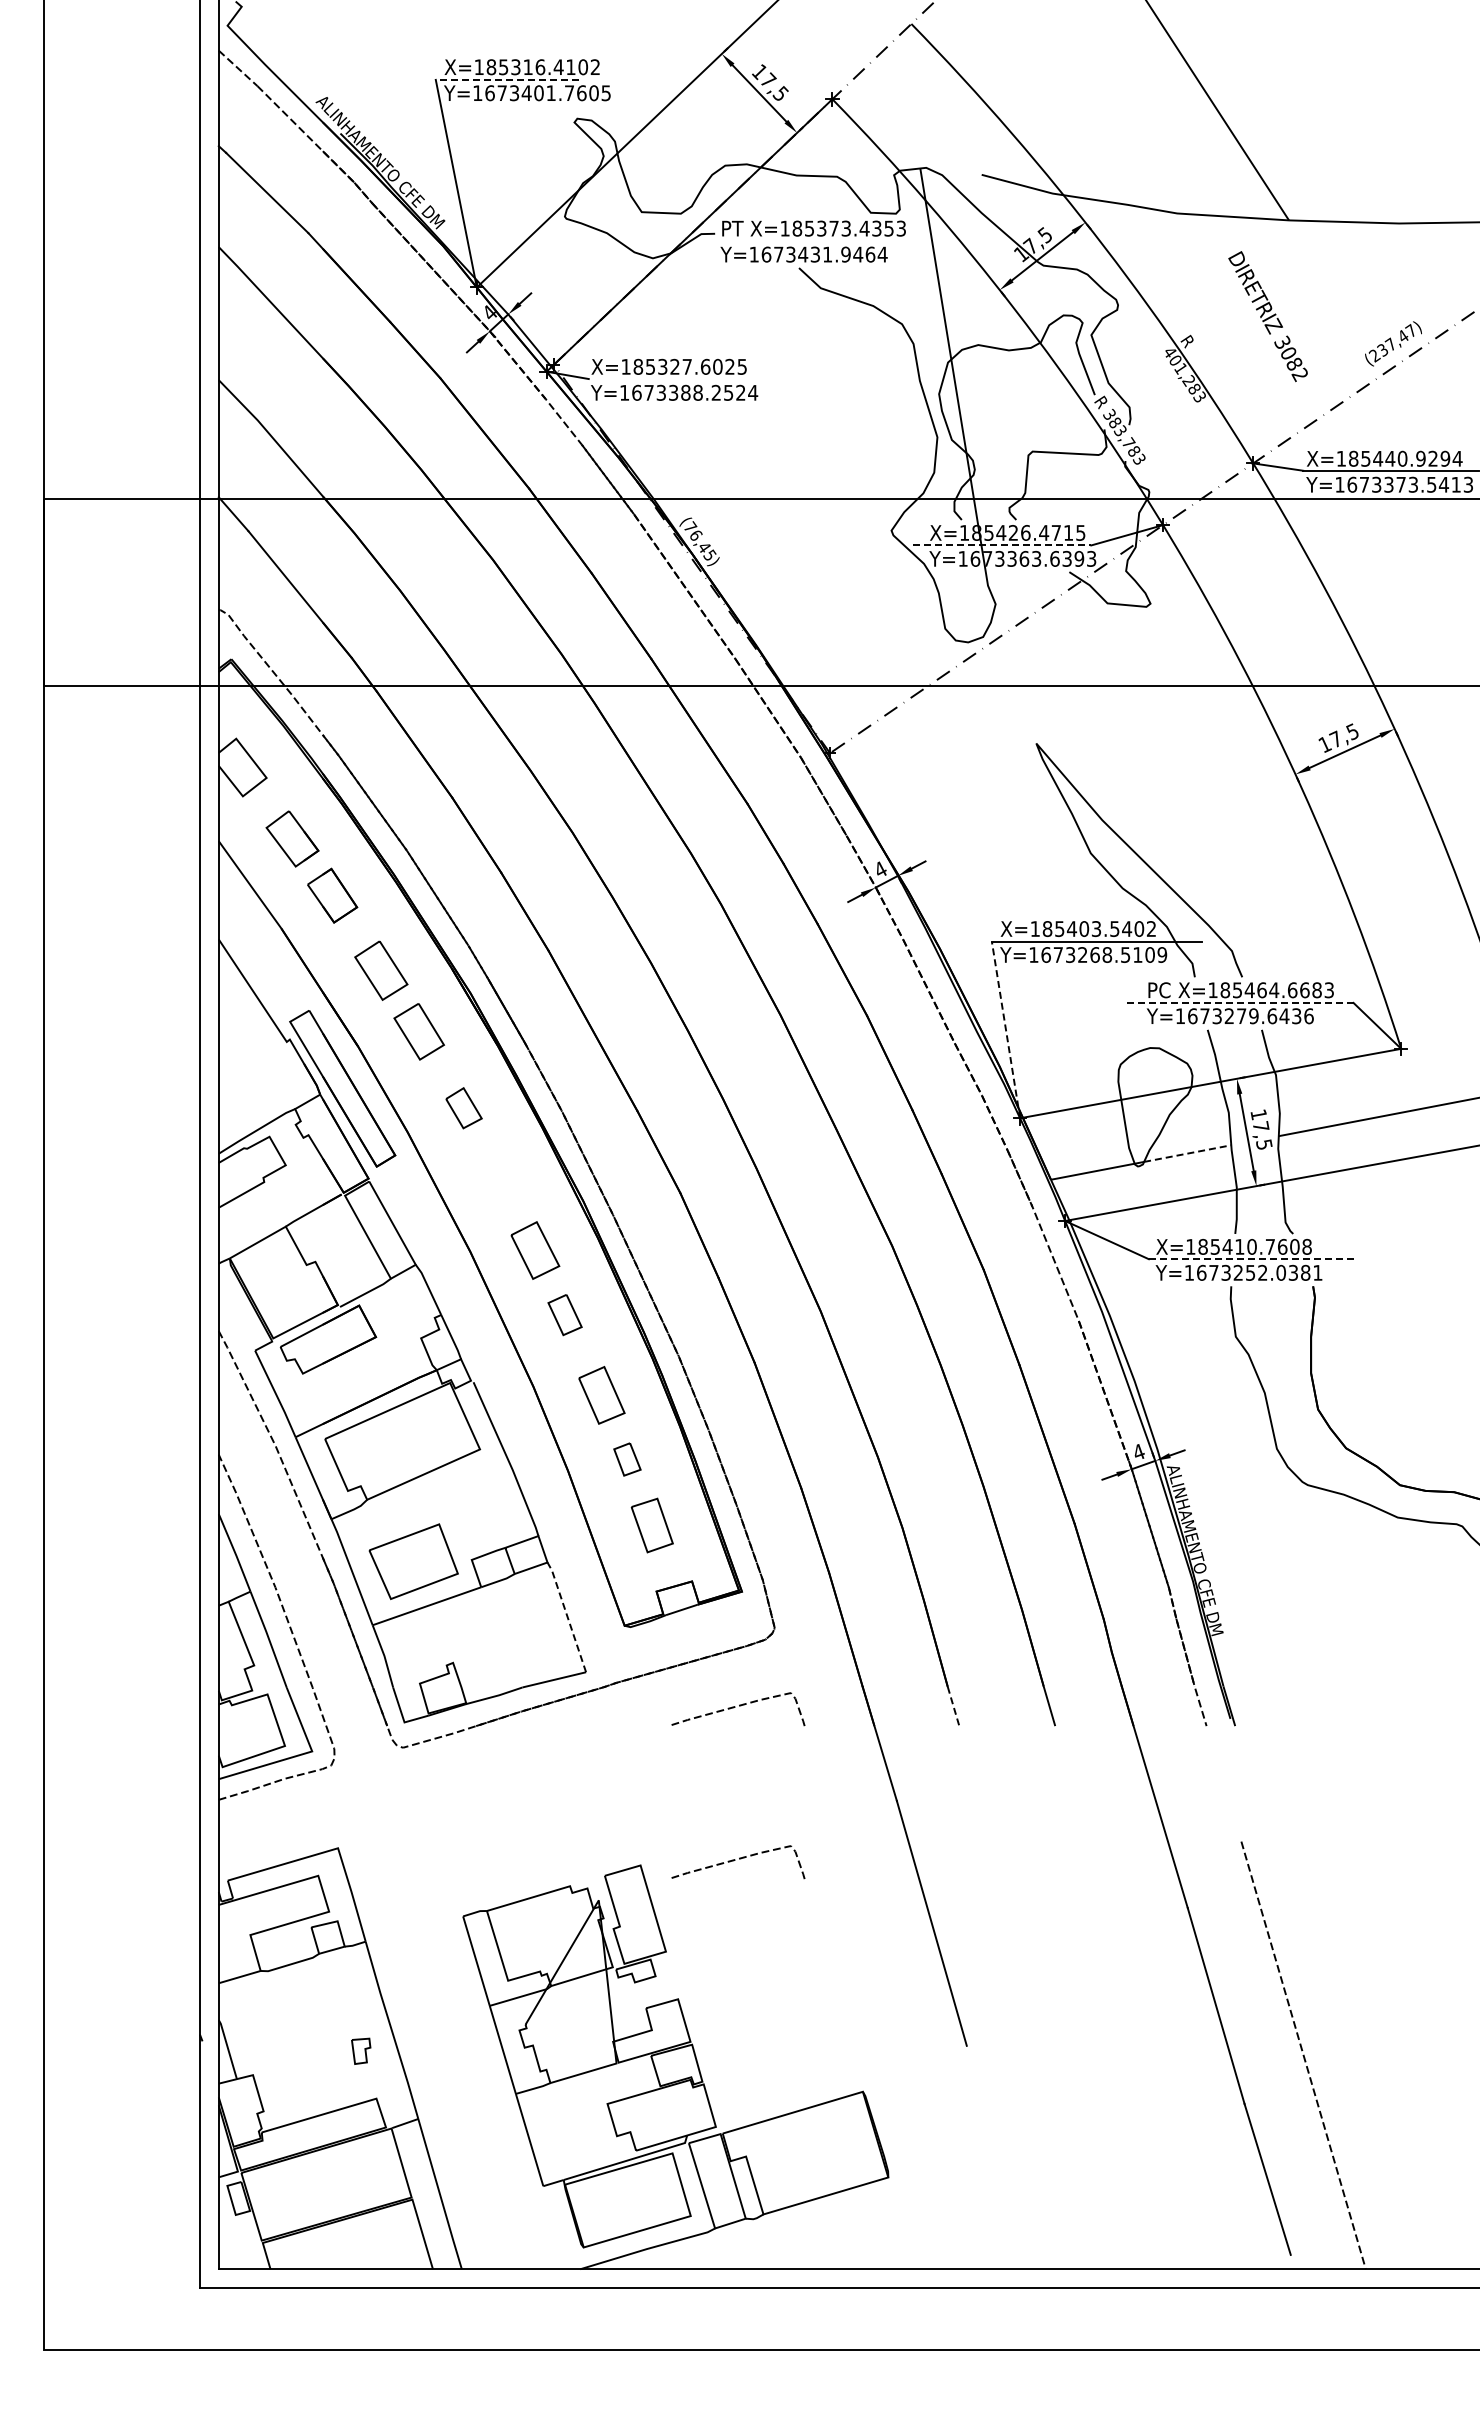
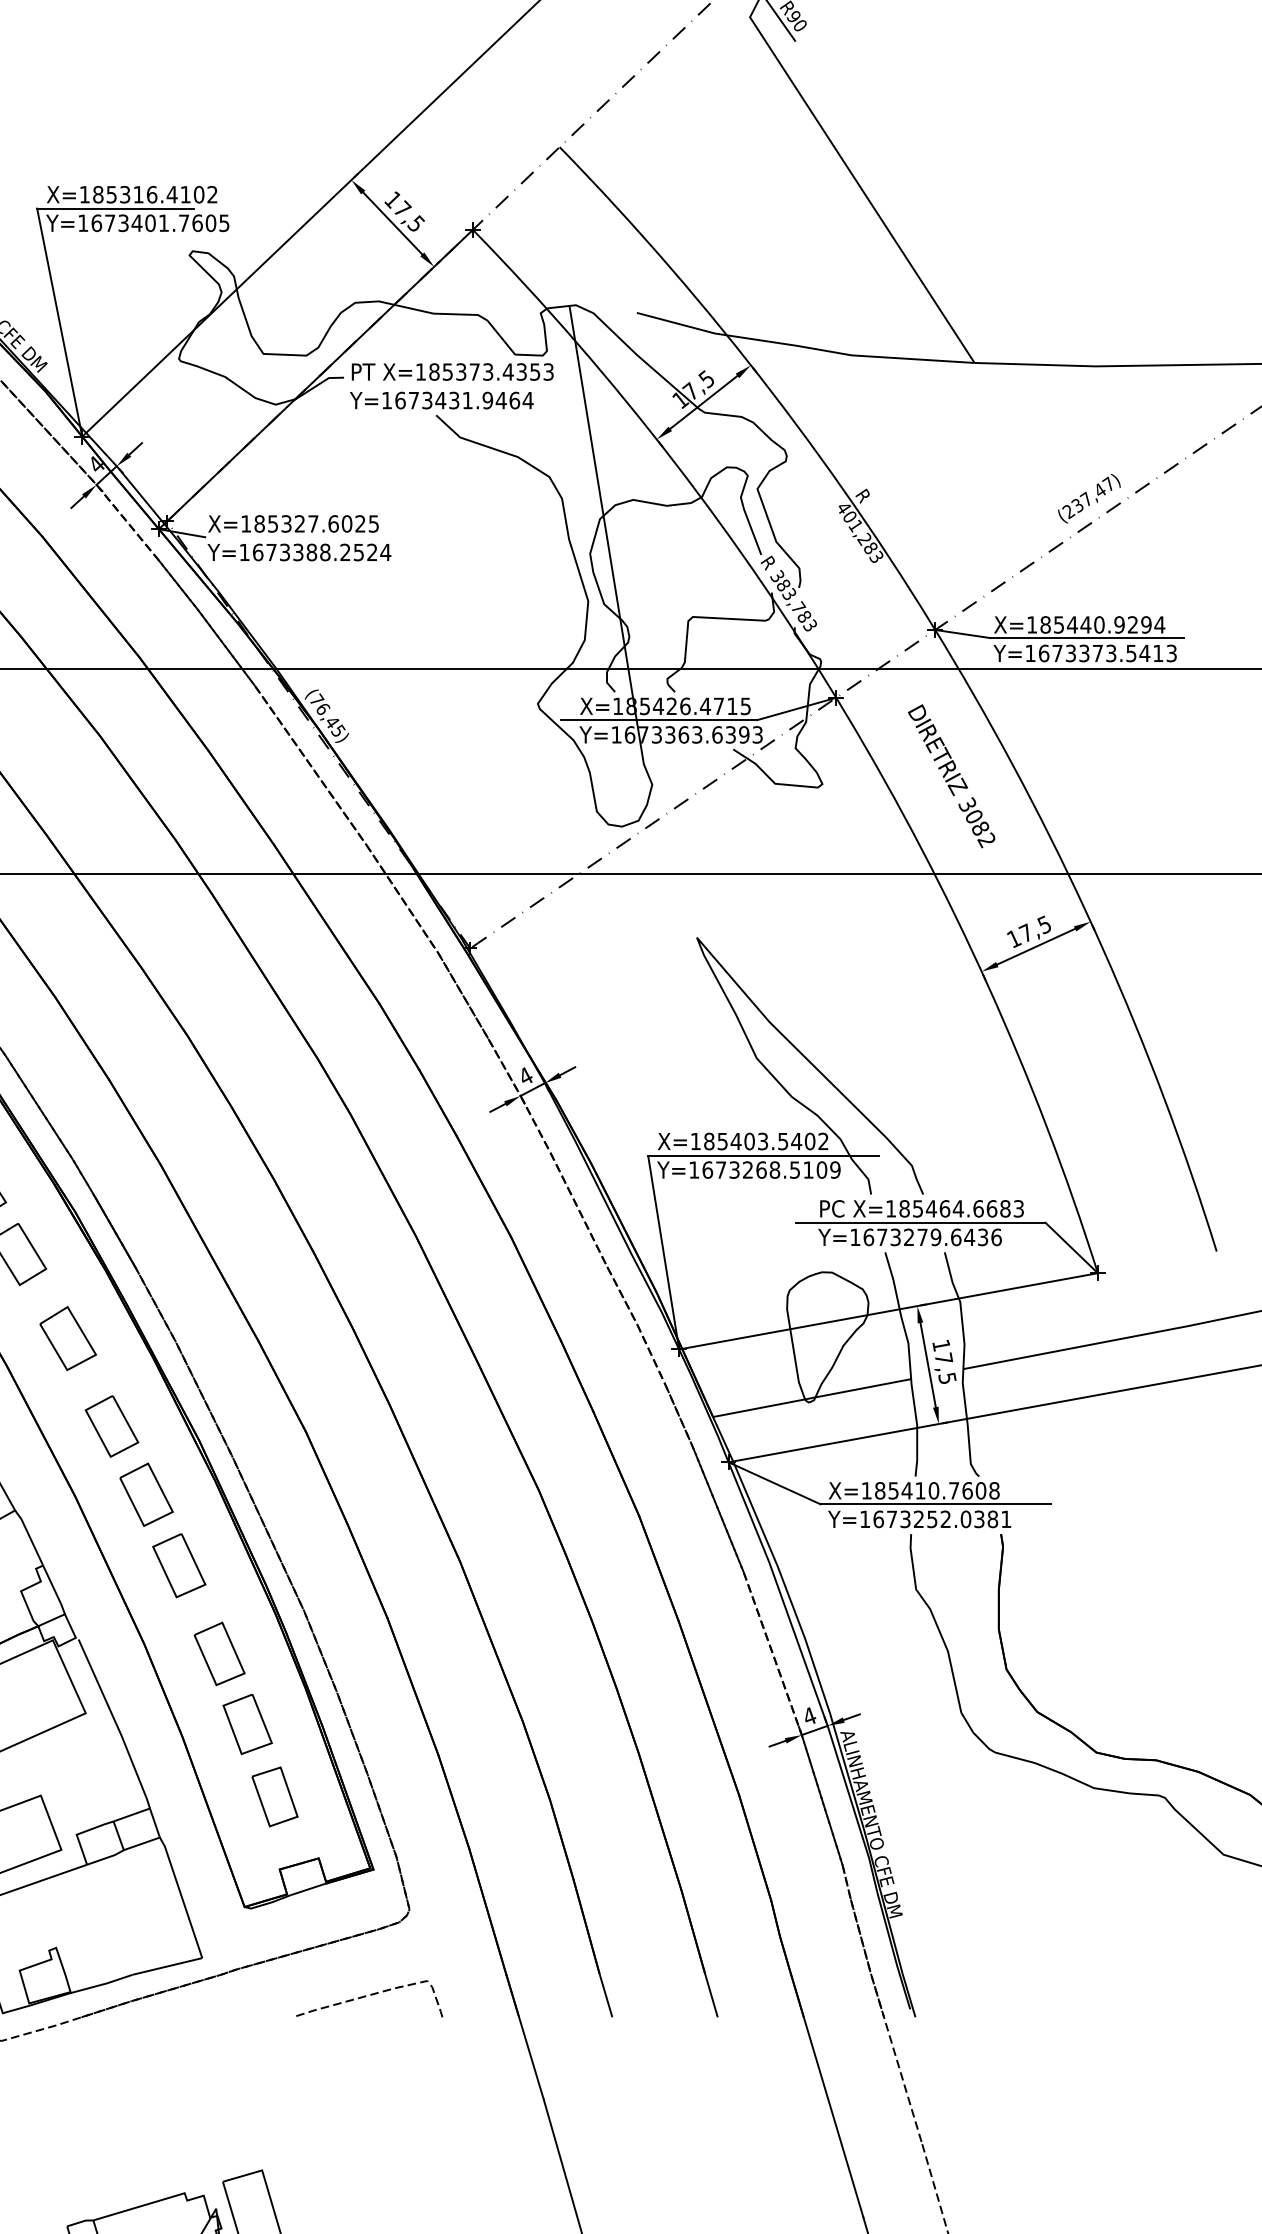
line: (506, 79) -> (114, 208), dashed -> solid
text: (1267, 316) -> (950, 776), moved
line: (563, 421) -> (177, 583), added
line: (1002, 545) -> (659, 720), dashed -> solid
line: (1240, 1002) -> (921, 1222), dashed -> solid
line: (1005, 1029) -> (663, 1251), dashed -> solid
part: (463, 1107) -> (67, 1337), size x1.43
line: (1188, 1153) -> (864, 1388), dashed -> solid
part: (503, 1188) -> (111, 1426), added
line: (1253, 1259) -> (935, 1504), dashed -> solid
line: (1055, 1263) -> (718, 1509), added
part: (564, 1314) -> (178, 1565), size x1.43
part: (627, 1459) -> (247, 1724), size x1.67
line: (567, 1615) -> (181, 1895), dashed -> solid
line: (953, 1706) -> (605, 1995), dashed -> solid
line: (1217, 1763) -> (896, 2058), added
curve: (739, 1859) -> (370, 2163), removed

